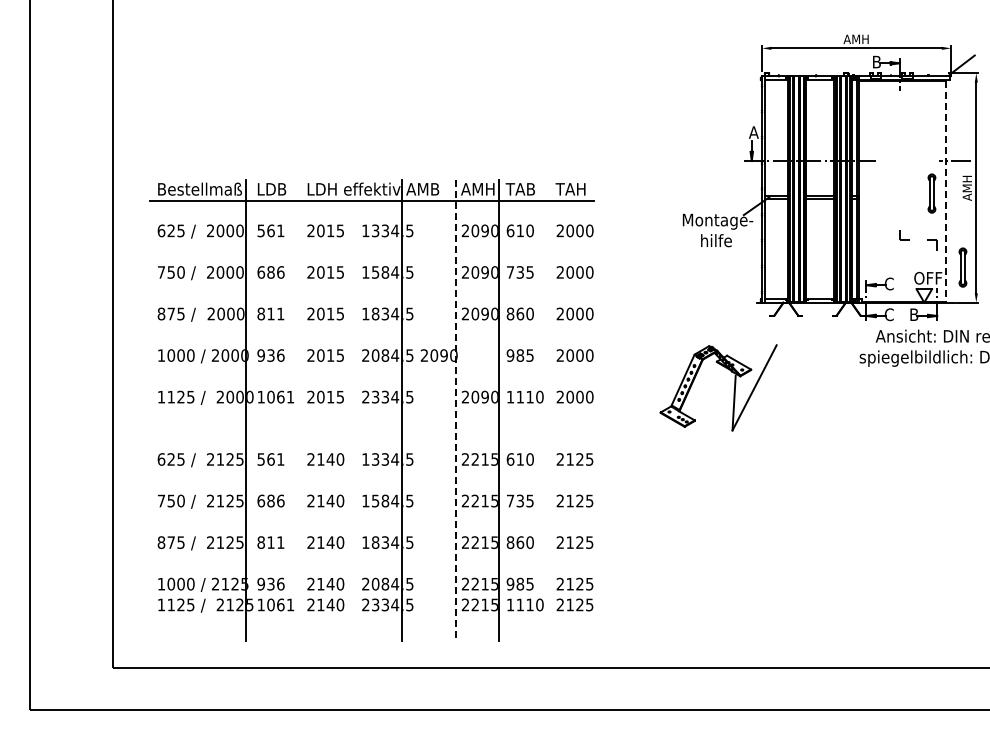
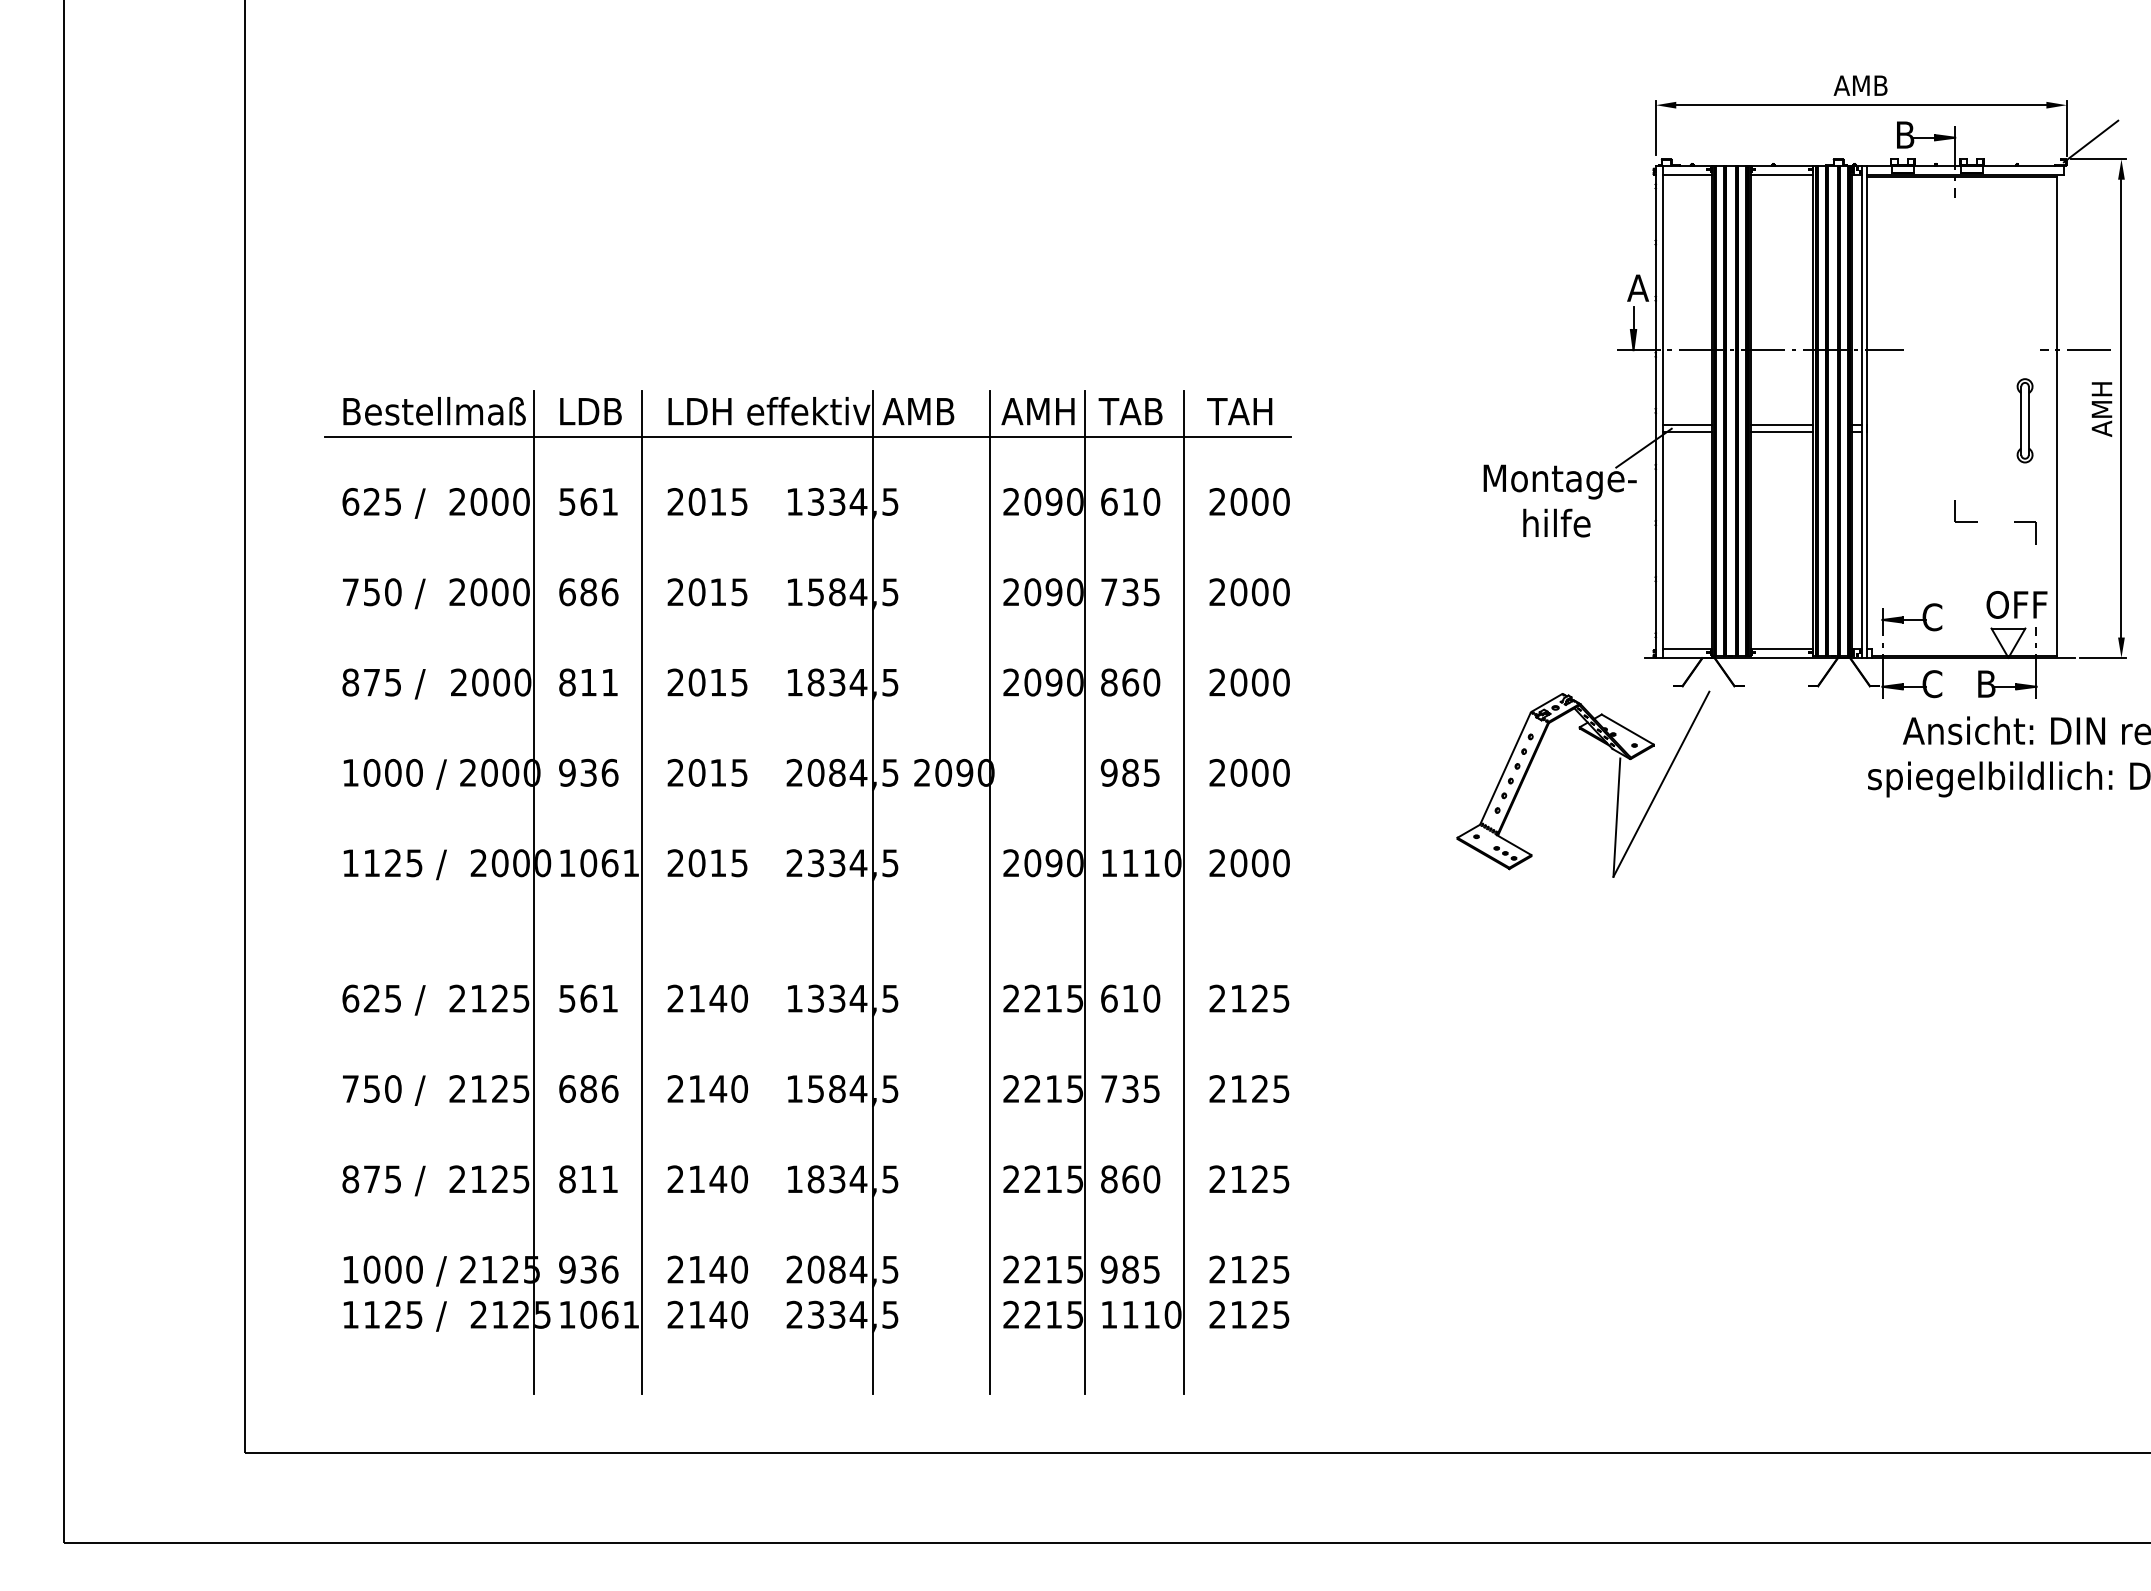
text: (855, 38) -> (1858, 83), AMH -> AMB
line: (946, 192) -> (2056, 418), dashed -> solid
part: (962, 267) -> (2091, 581), removed
part: (733, 391) -> (1615, 792), moved
line: (295, 410) -> (641, 892), added
line: (455, 410) -> (989, 892), dashed -> solid
line: (544, 410) -> (1183, 892), added

